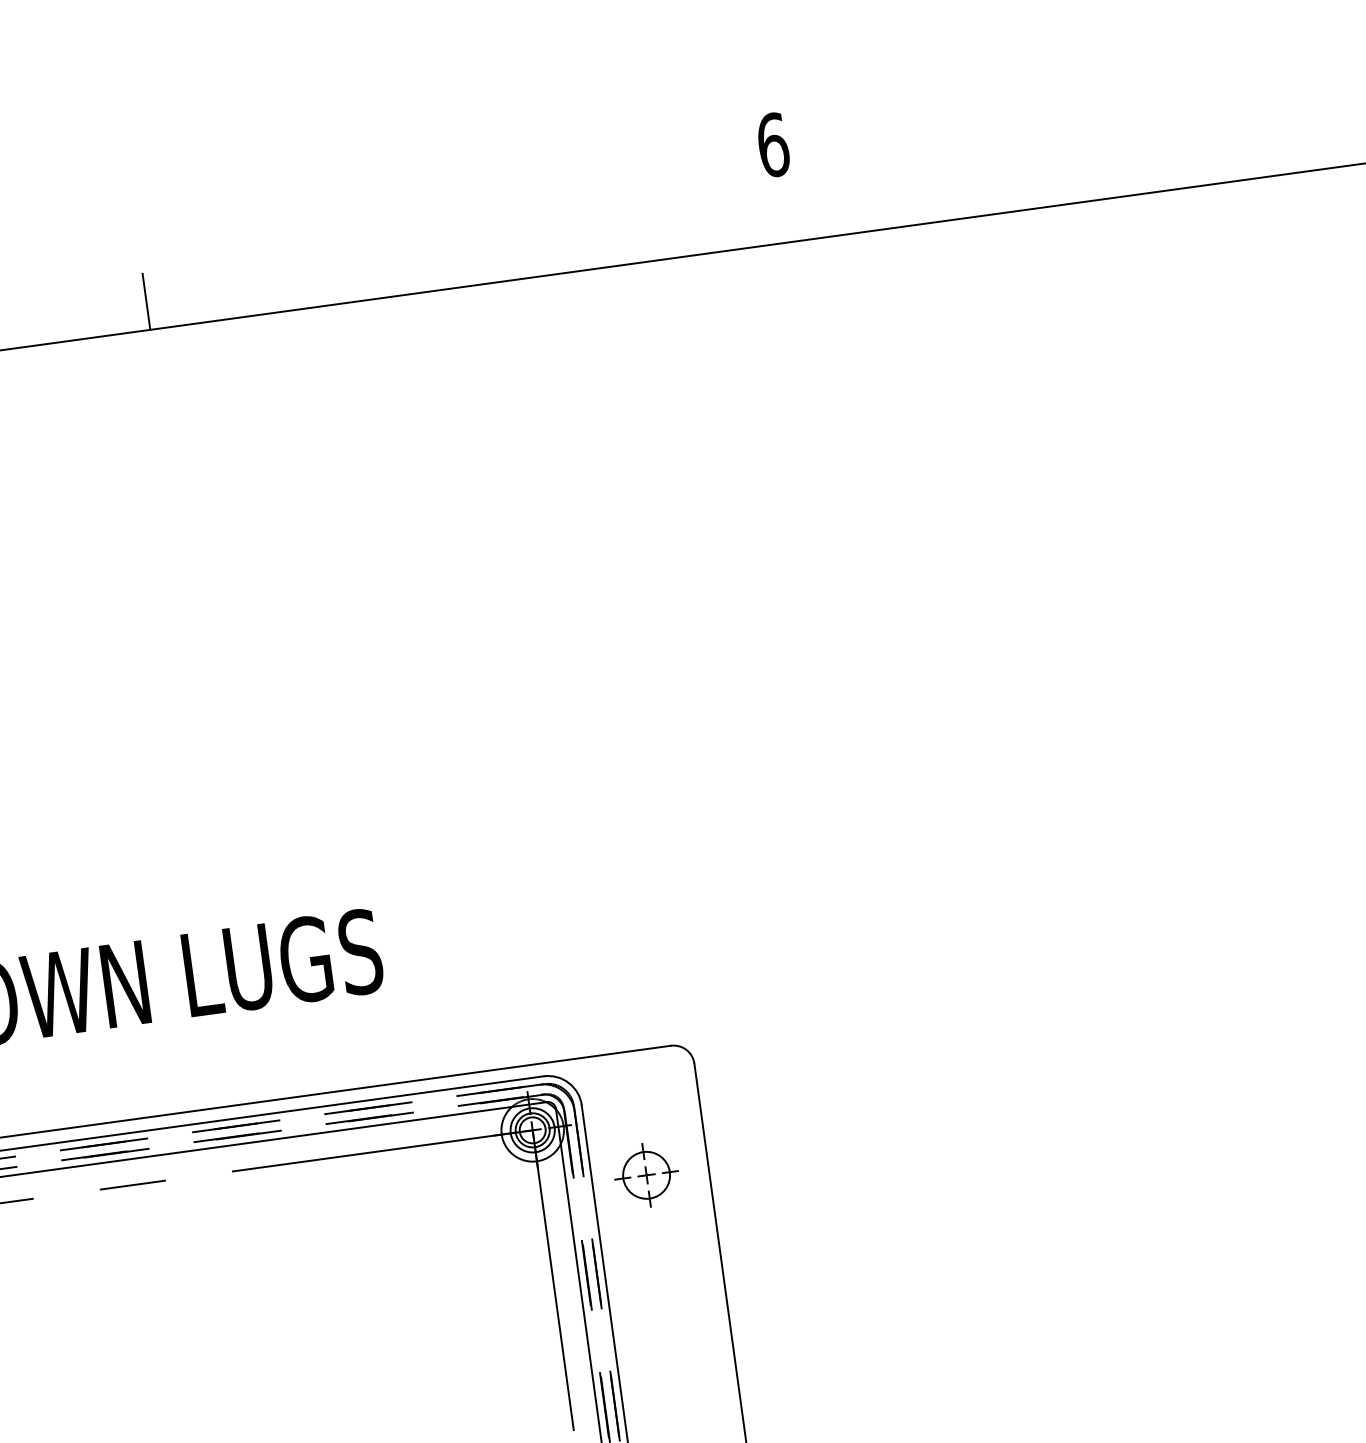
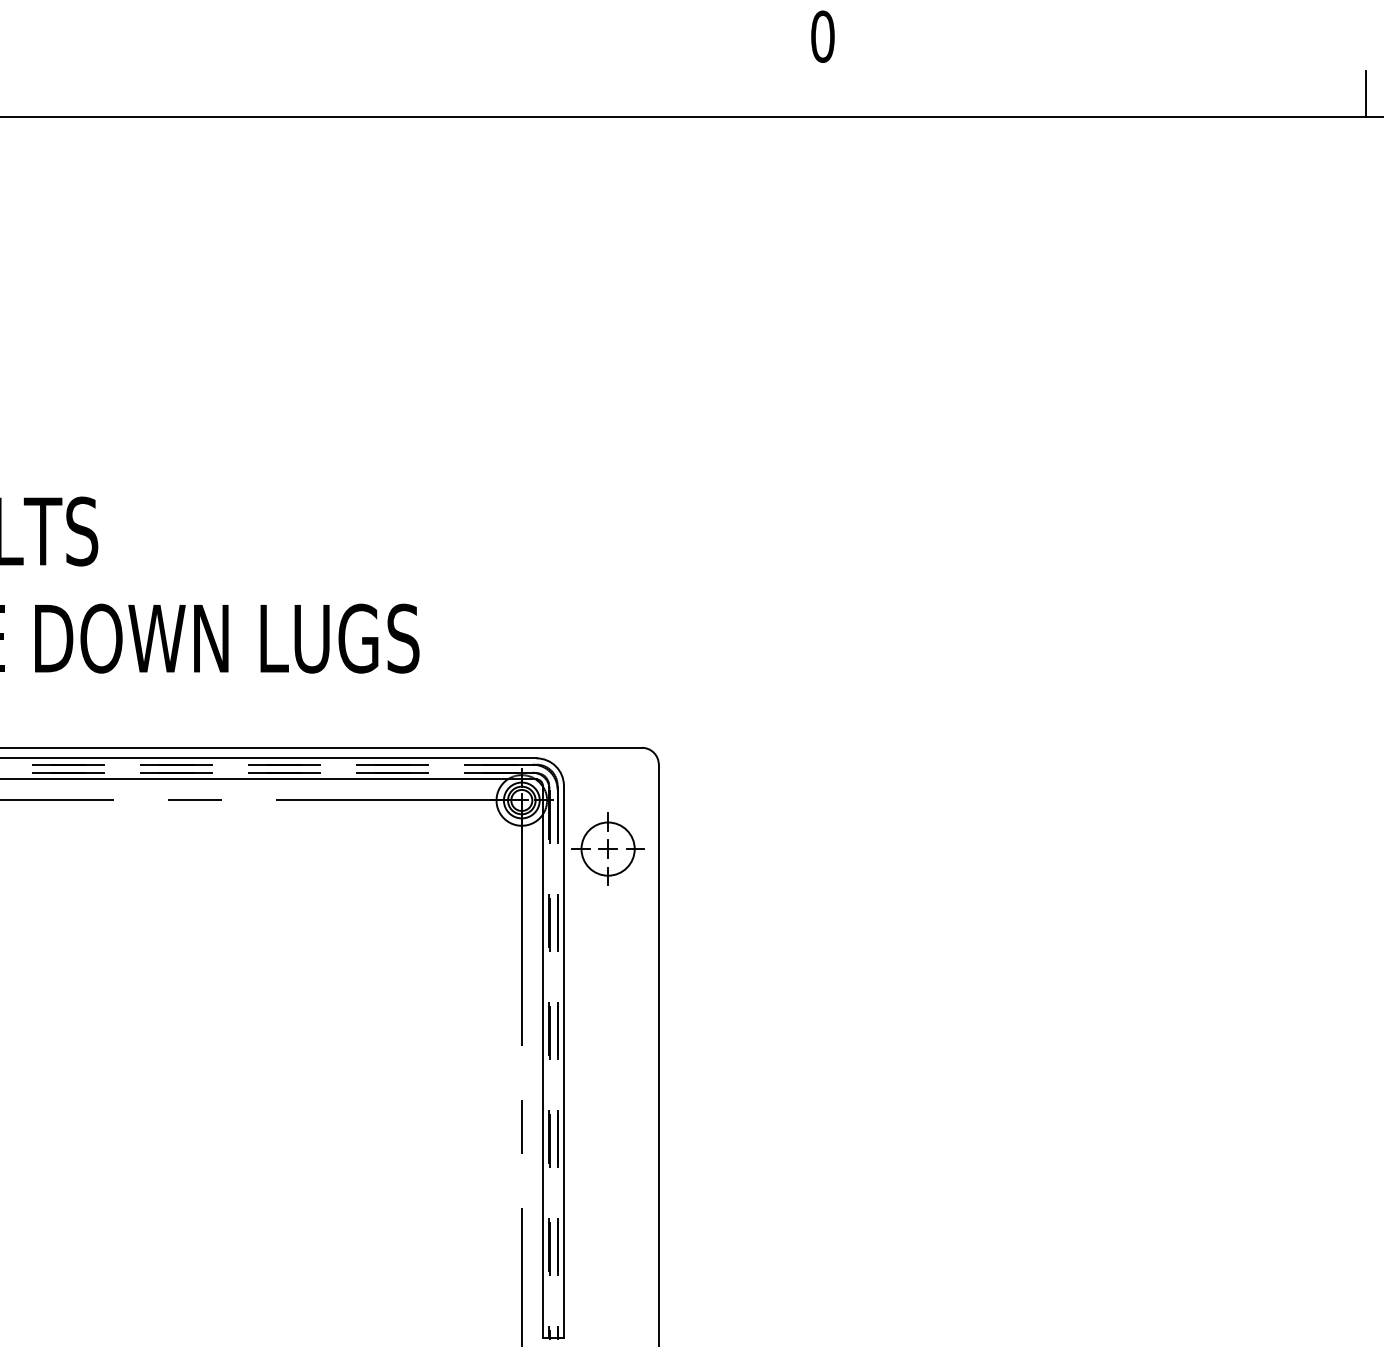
text: (772, 144) -> (822, 36), 6 -> 0
line: (146, 301) -> (303, 93), removed
part: (646, 1174) -> (608, 848), size x1.4

